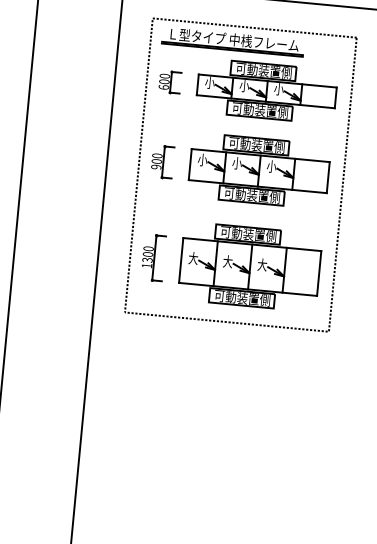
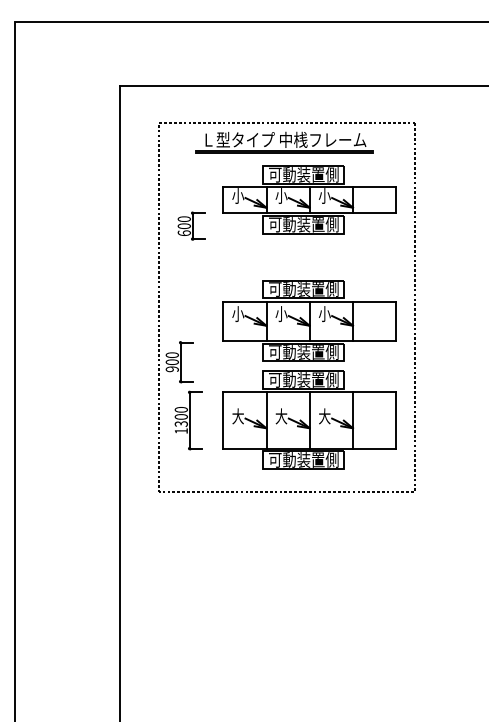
part: (233, 41) -> (284, 142), moved
part: (170, 81) -> (191, 225), moved
part: (162, 162) -> (179, 362), moved
part: (259, 170) -> (309, 320), moved

